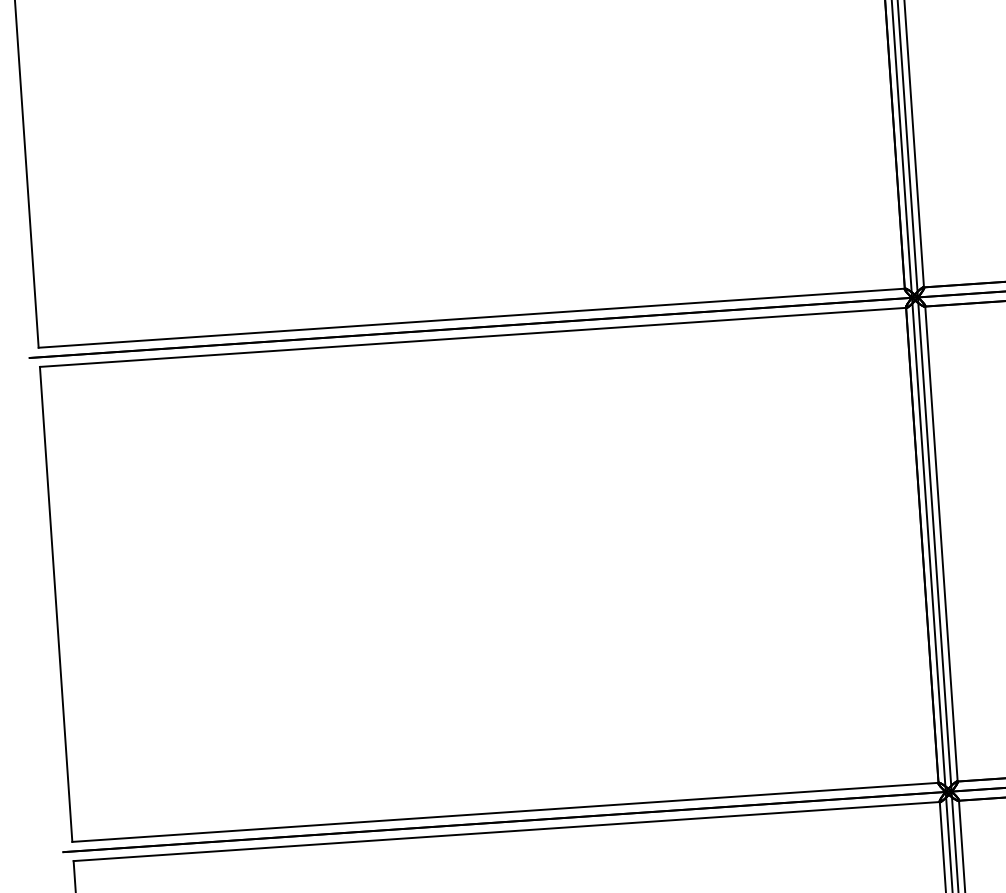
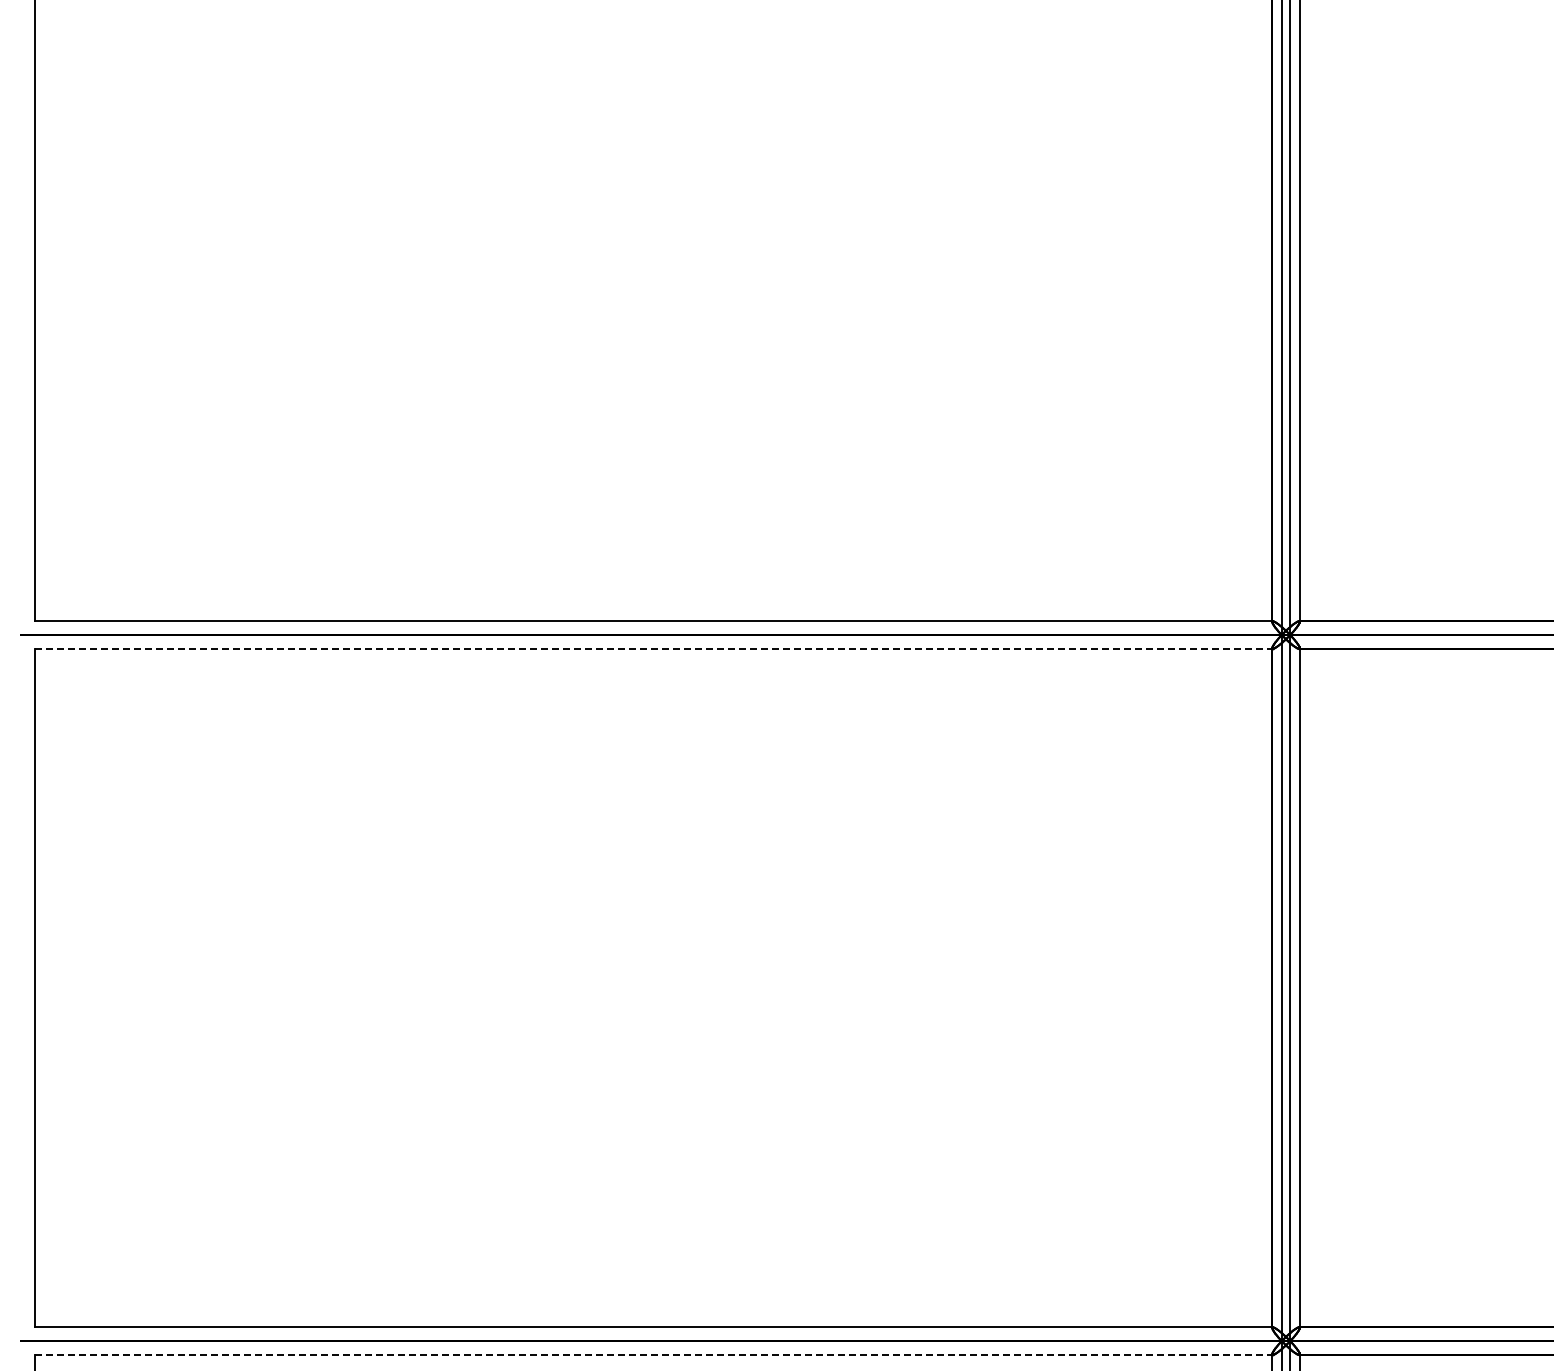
line: (473, 337) -> (654, 648), solid -> dashed
line: (507, 831) -> (654, 1354), solid -> dashed

